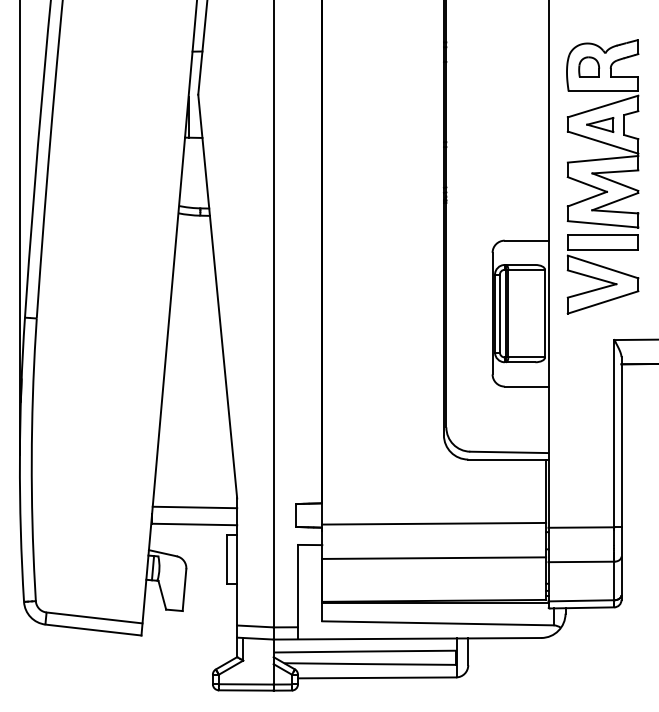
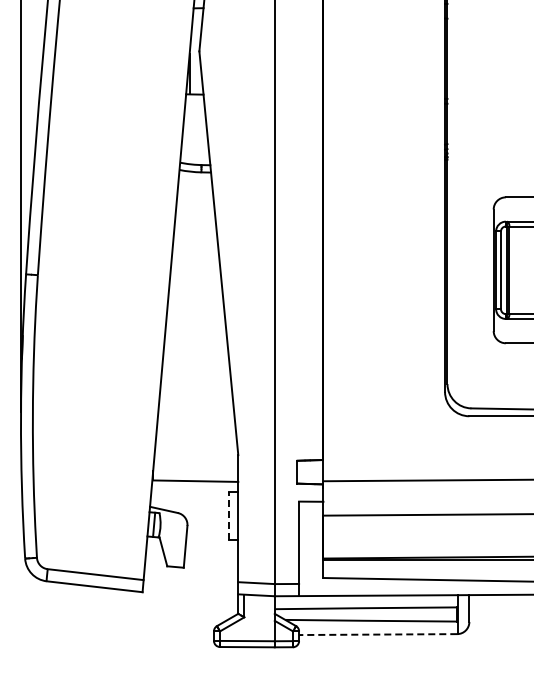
line: (194, 507) -> (195, 464), removed
line: (227, 558) -> (228, 515), solid -> dashed
line: (376, 677) -> (377, 634), solid -> dashed

